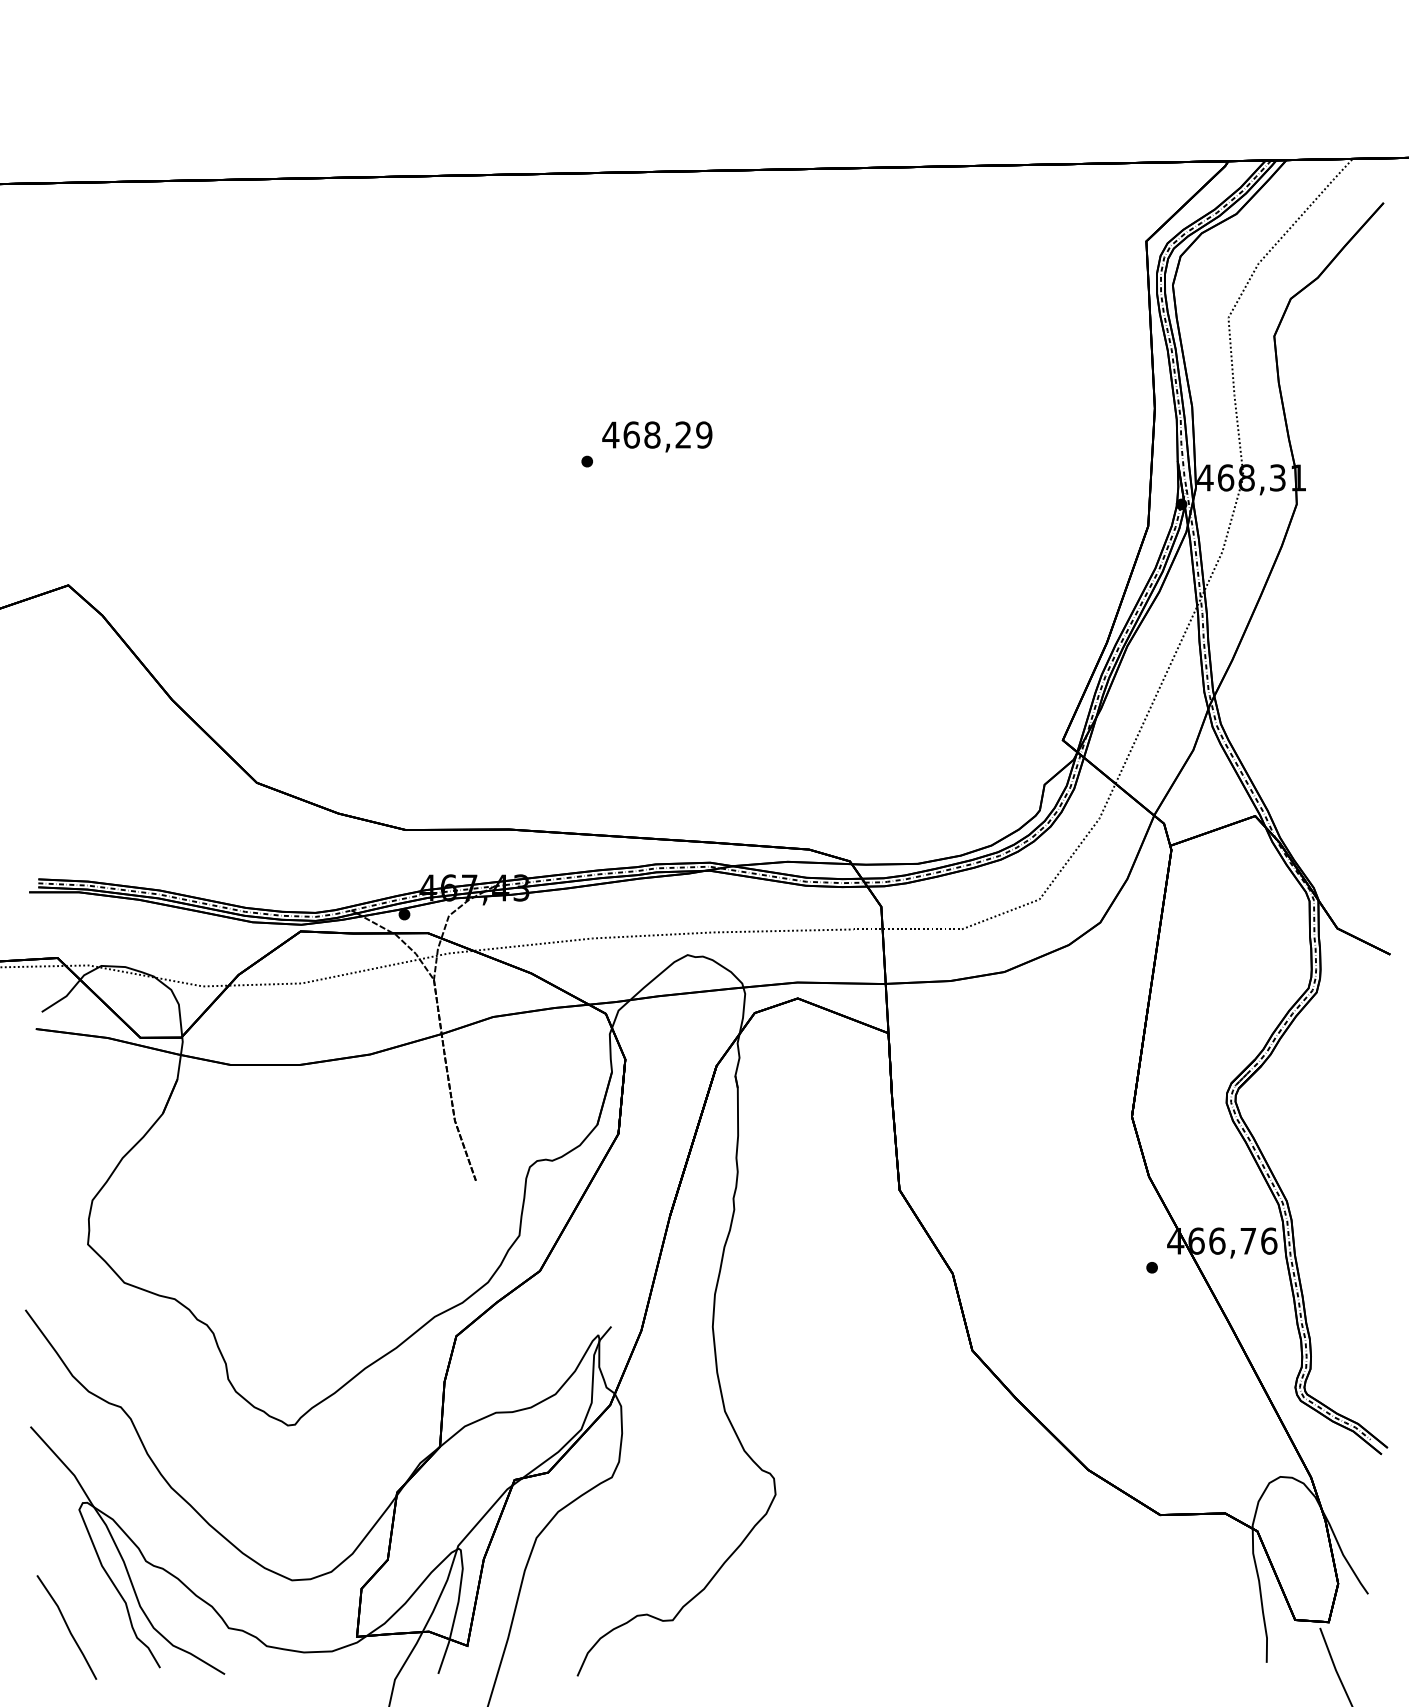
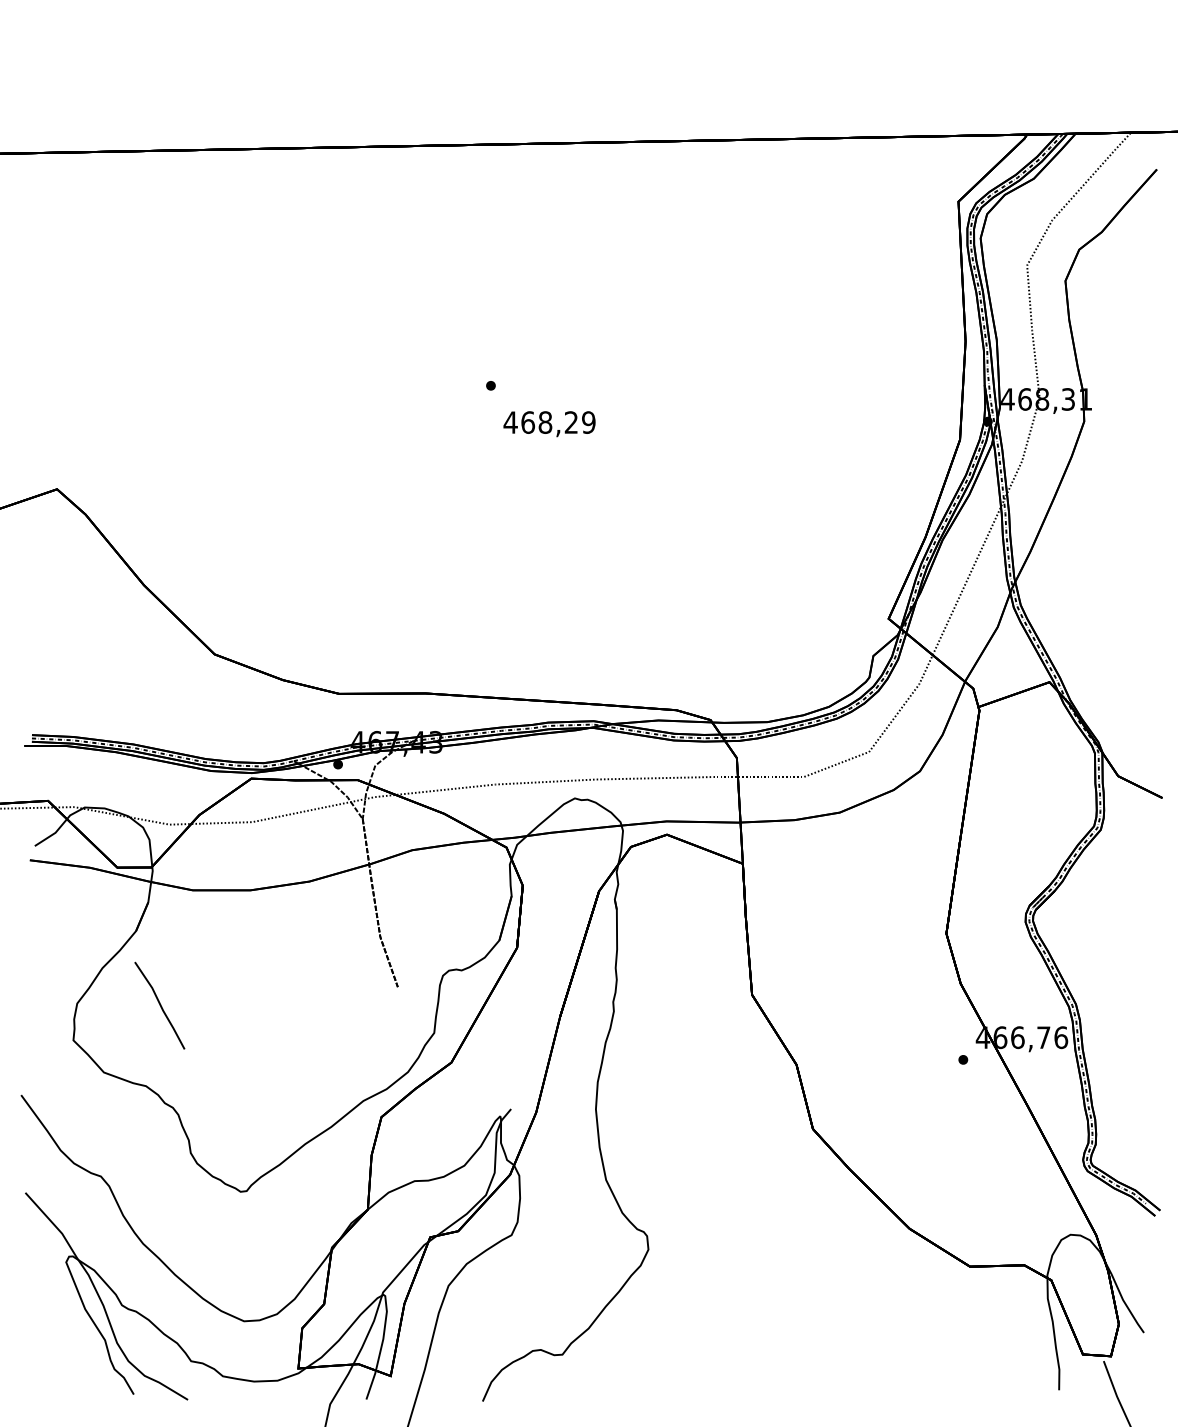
text: (657, 437) -> (549, 424), moved
line: (66, 1627) -> (159, 1005), moved

